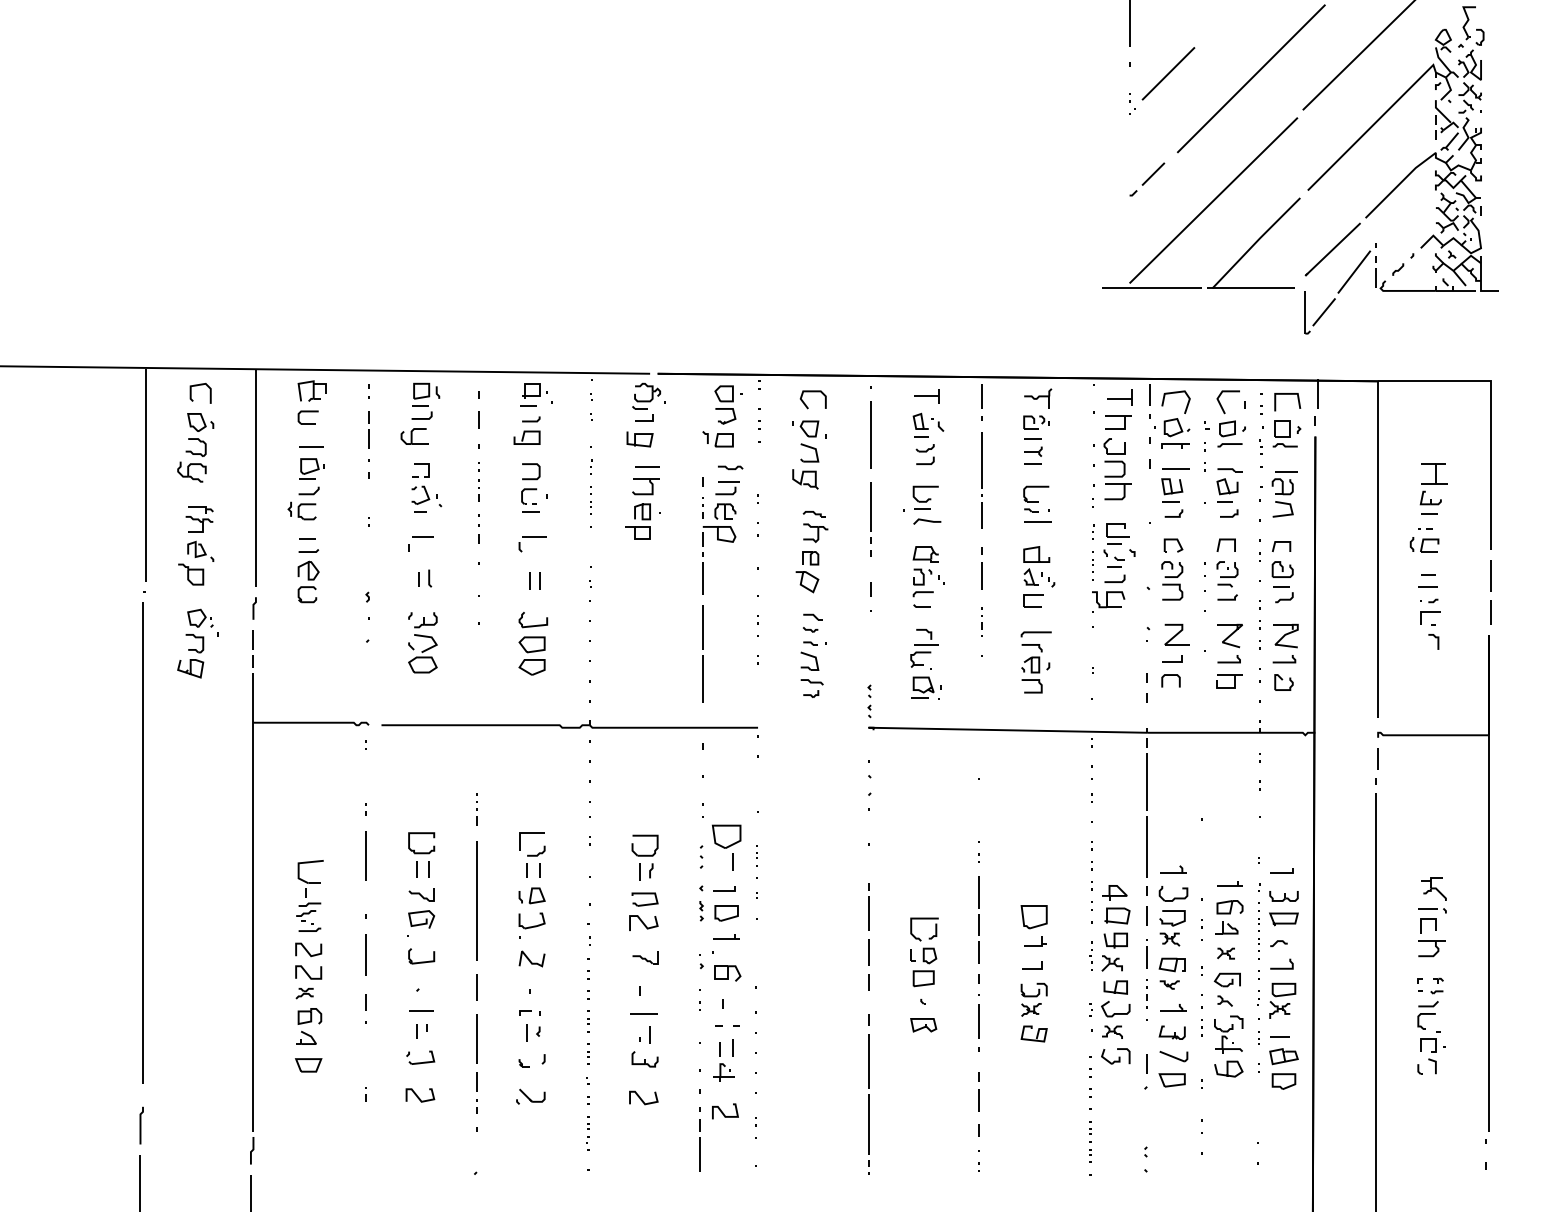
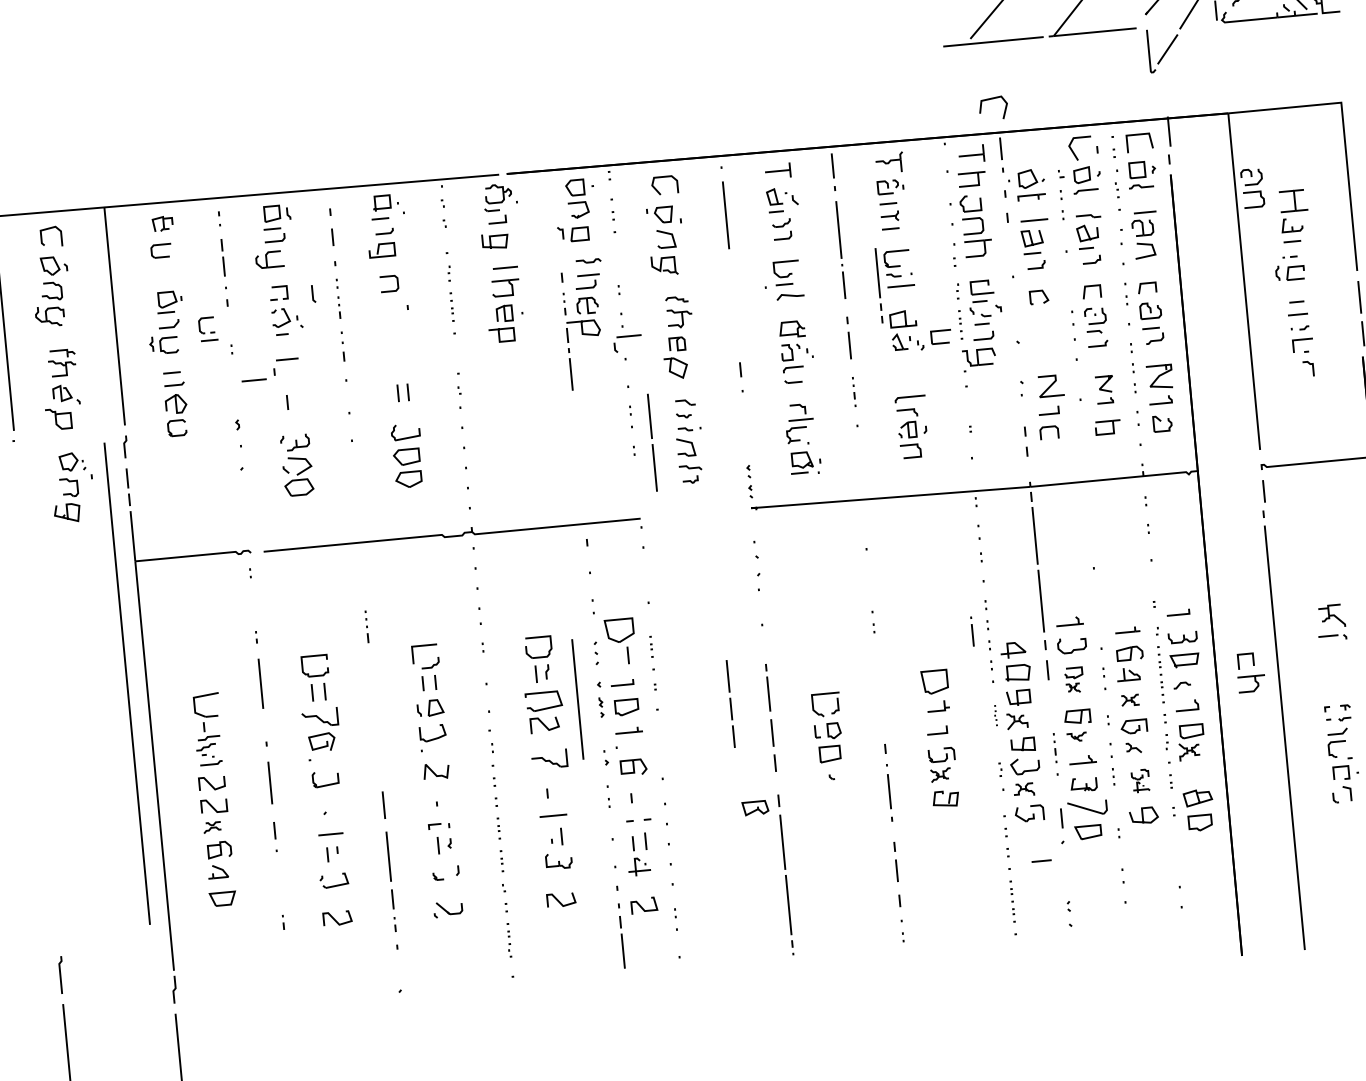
part: (311, 390) -> (161, 223), size x0.7
line: (1175, 393) -> (992, 99), moved
line: (311, 446) -> (254, 380), moved
part: (530, 500) -> (208, 329), moved
line: (870, 519) -> (878, 285), moved
part: (532, 537) -> (626, 336), moved
line: (430, 578) -> (313, 293), moved
part: (1172, 580) -> (1252, 187), moved
part: (1033, 600) -> (940, 336), moved
part: (1229, 643) -> (1104, 389), size x0.7
line: (702, 655) -> (652, 444), moved
line: (142, 842) -> (126, 683), moved
part: (421, 894) -> (319, 717), size x1.4
part: (644, 899) -> (543, 701), size x1.4
line: (476, 900) -> (577, 699), moved
line: (978, 919) -> (730, 703), moved
part: (1172, 928) -> (1074, 680), size x0.7
part: (1431, 937) -> (1250, 672), moved
line: (1146, 953) -> (971, 631), moved
part: (1090, 955) -> (994, 715), size x0.7
part: (645, 957) -> (549, 759), size x1.4
part: (923, 1025) -> (755, 808), moved
part: (1228, 1034) -> (1140, 781), size x0.6
line: (1279, 1036) -> (1040, 861), moved
part: (1173, 1056) -> (1087, 808), size x1.4

